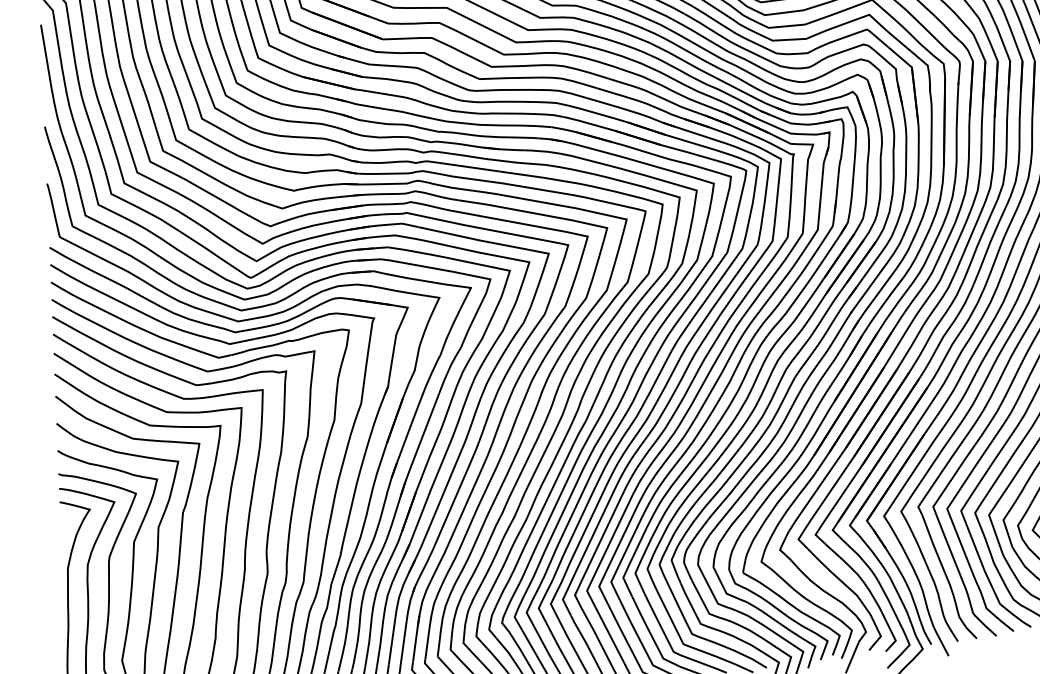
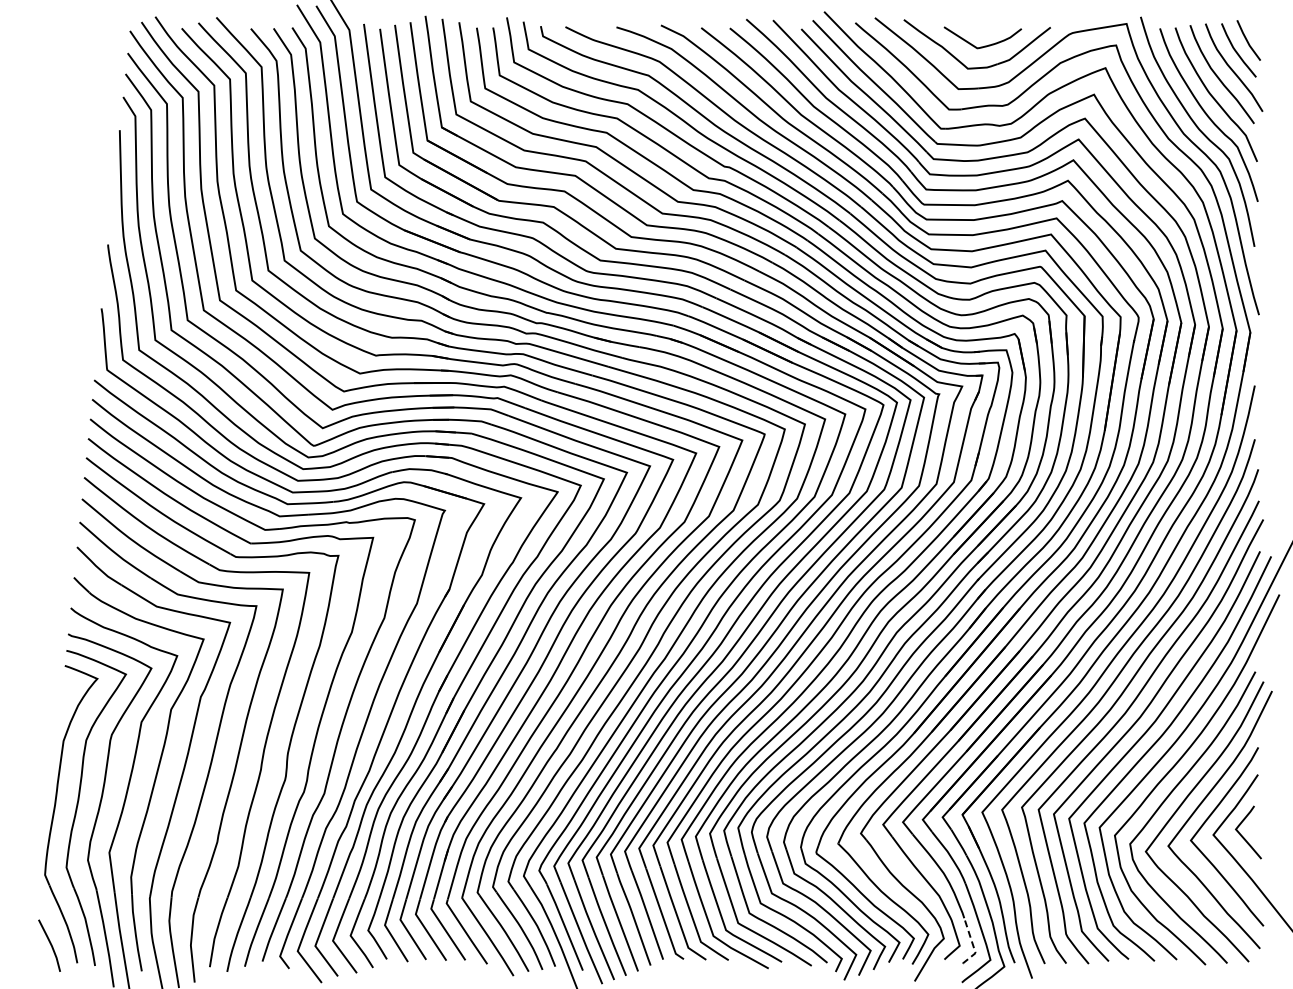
line: (891, 633) -> (972, 944), solid -> dashed

